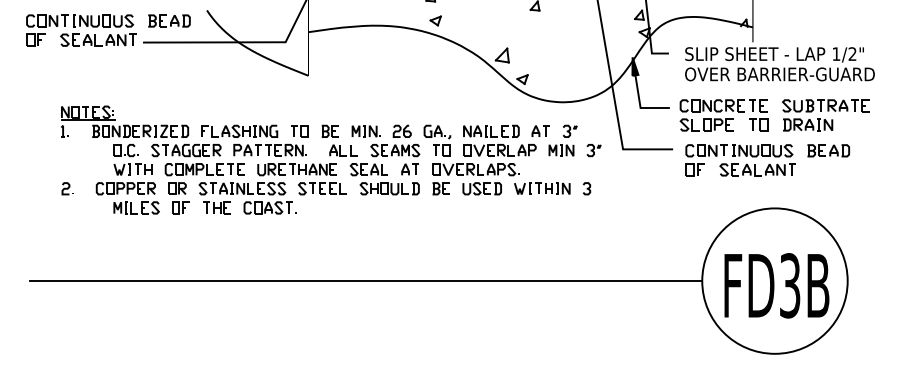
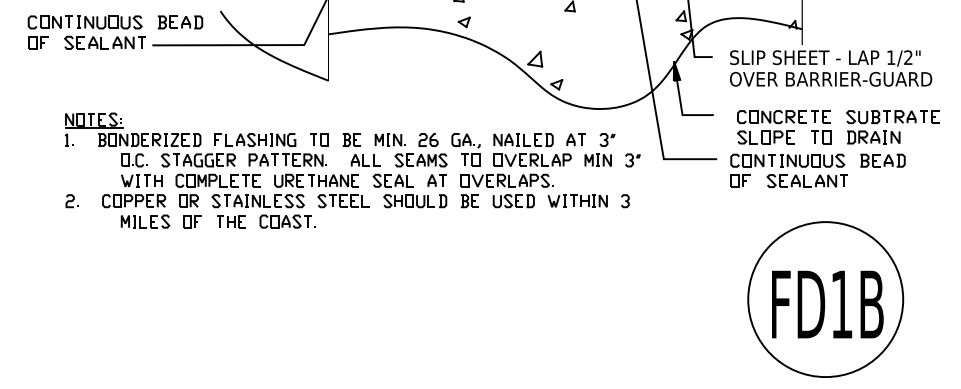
part: (768, 118) -> (831, 130), moved
line: (365, 281) -> (389, 299), removed
text: (790, 285) -> (842, 304), FD3B -> FD1B

